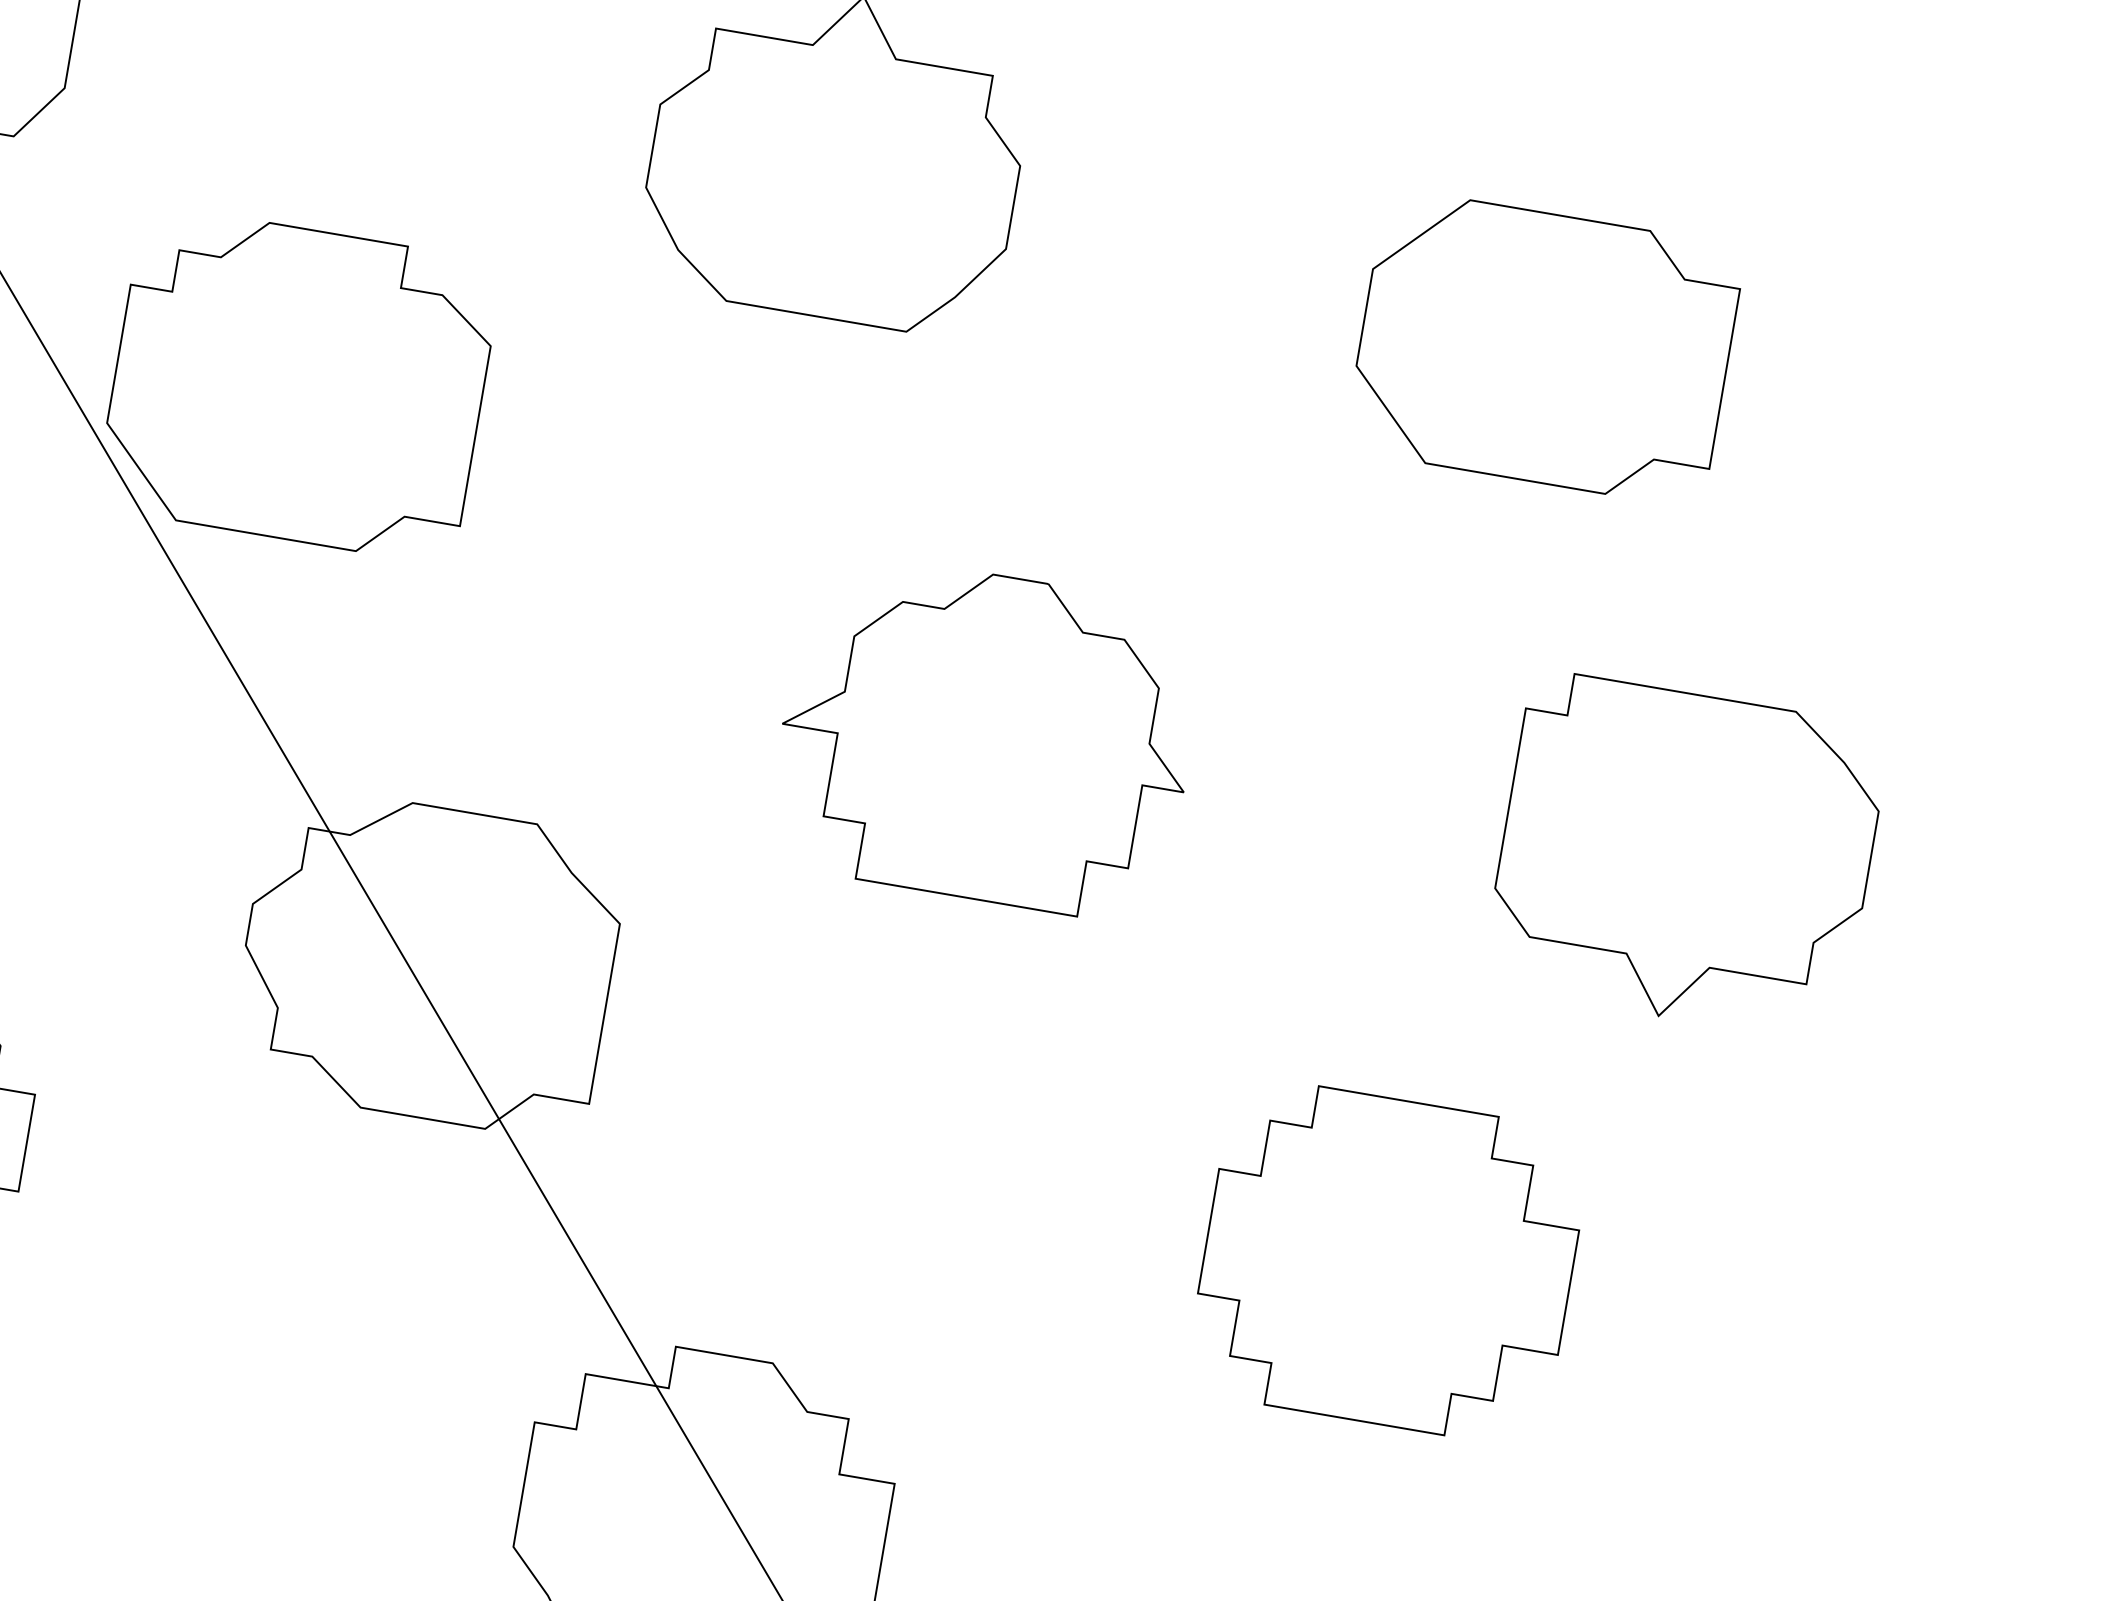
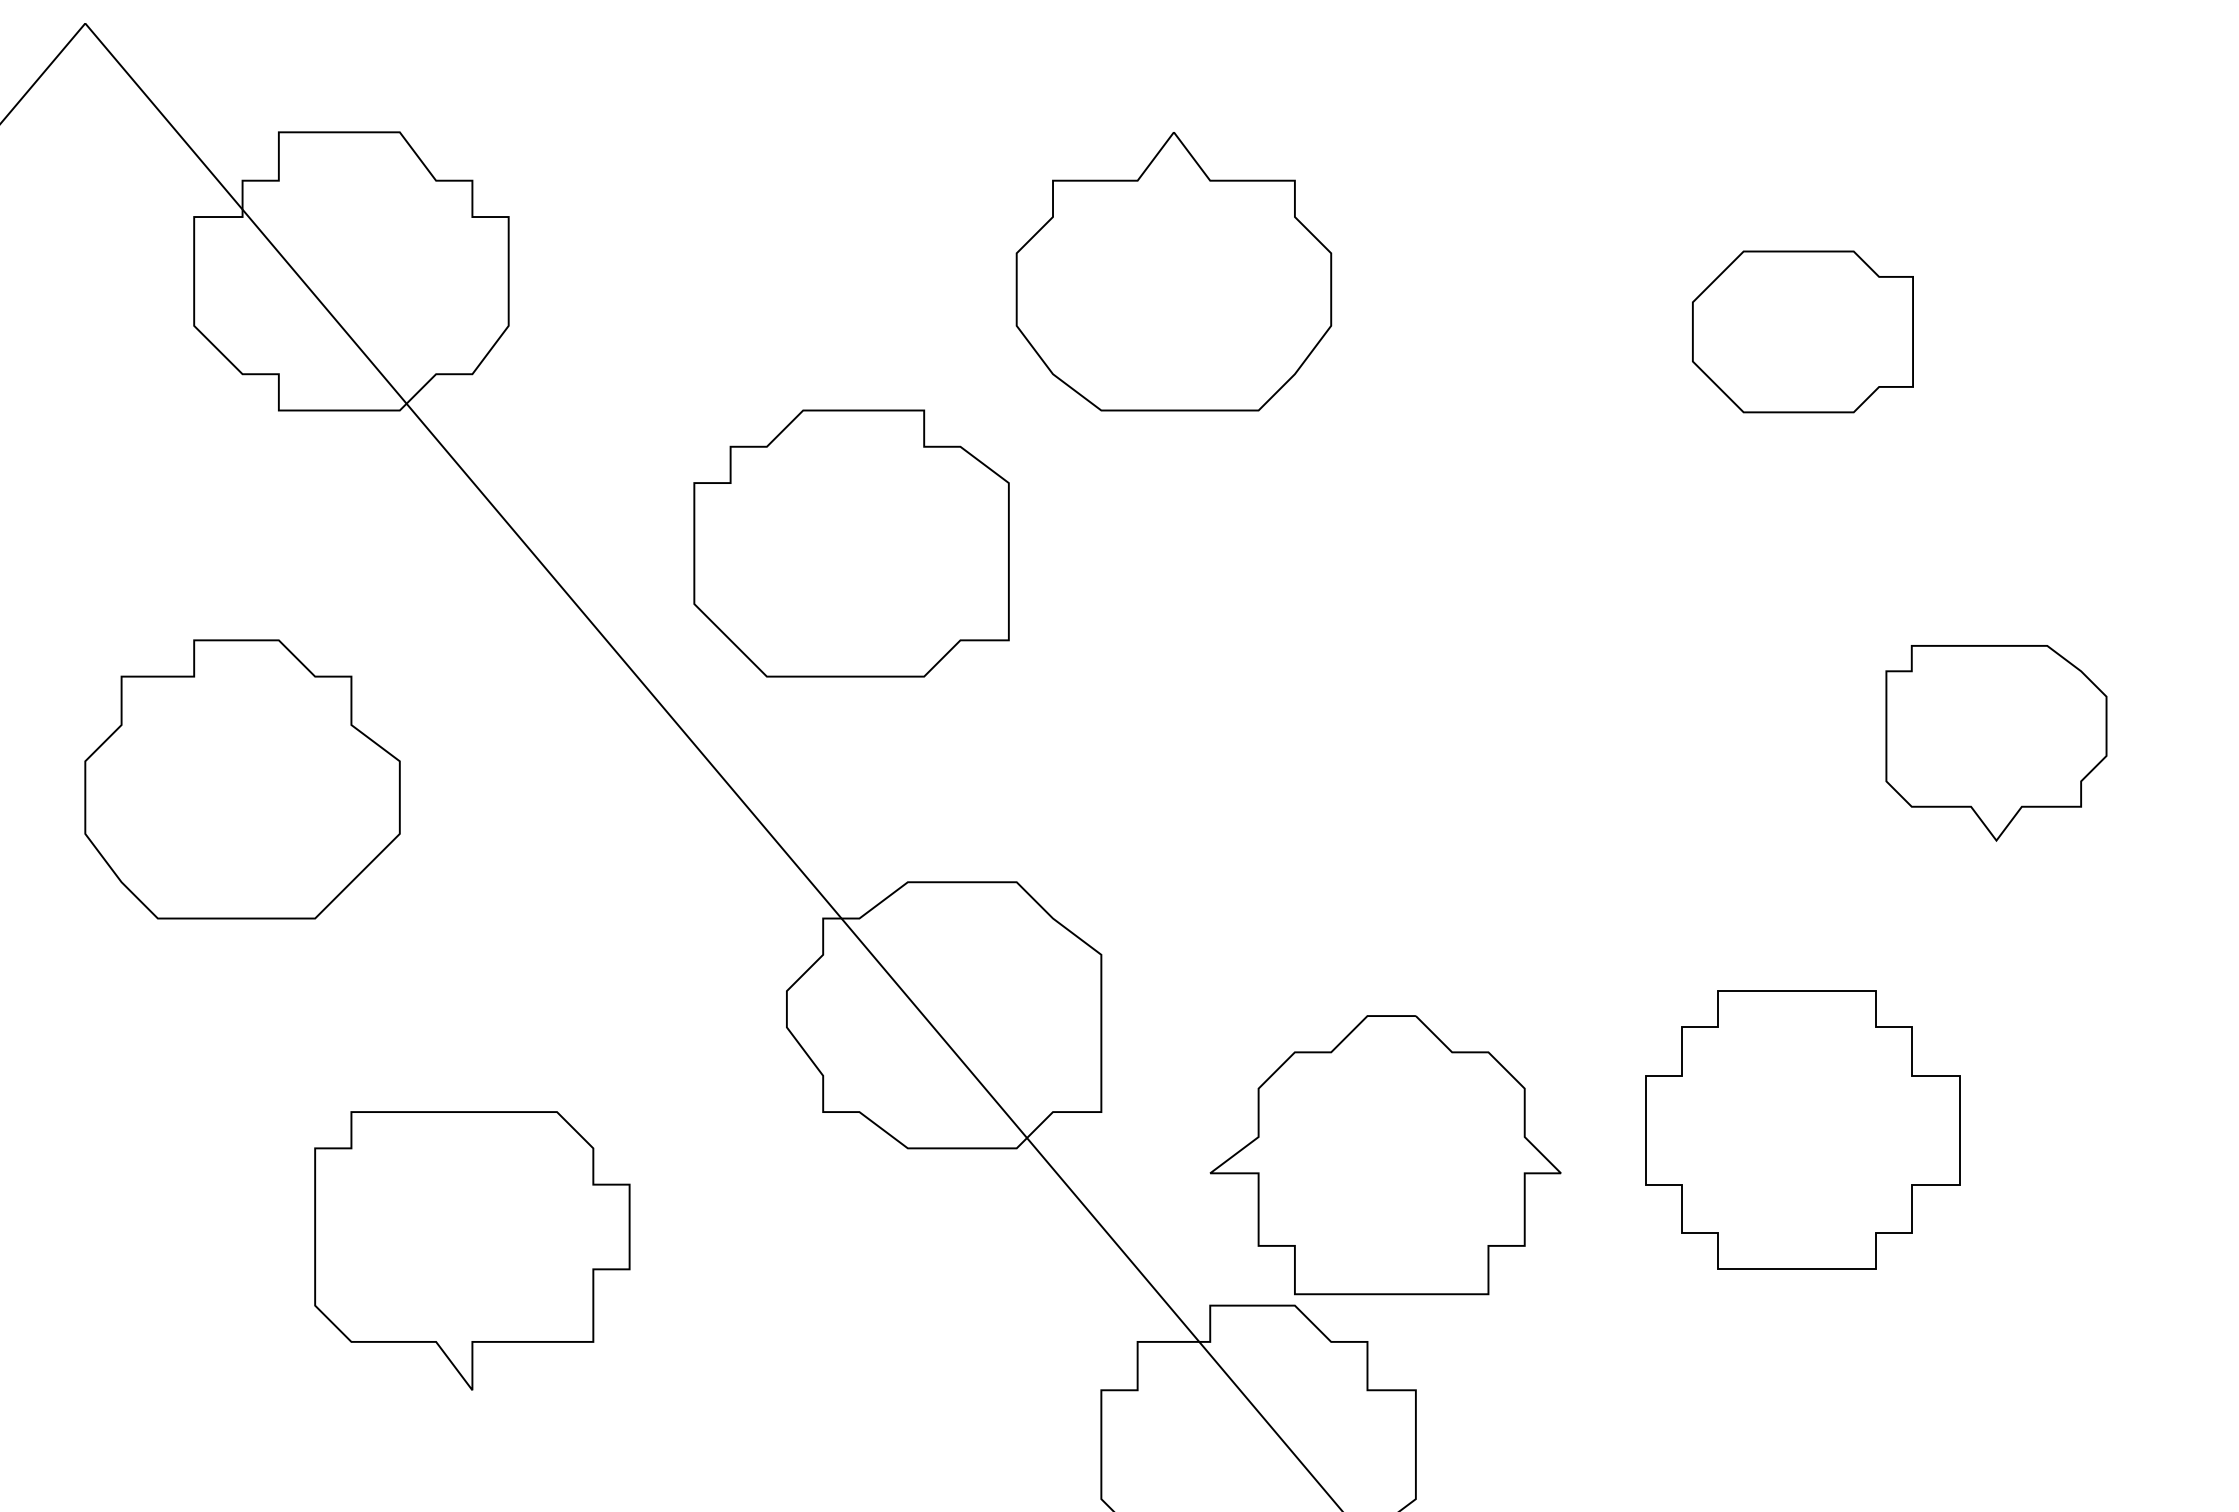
part: (1544, 347) -> (1802, 331), size x0.7
part: (298, 384) -> (851, 543), moved
part: (986, 737) -> (1385, 1155), moved
part: (1685, 857) -> (1996, 743), size x0.7

